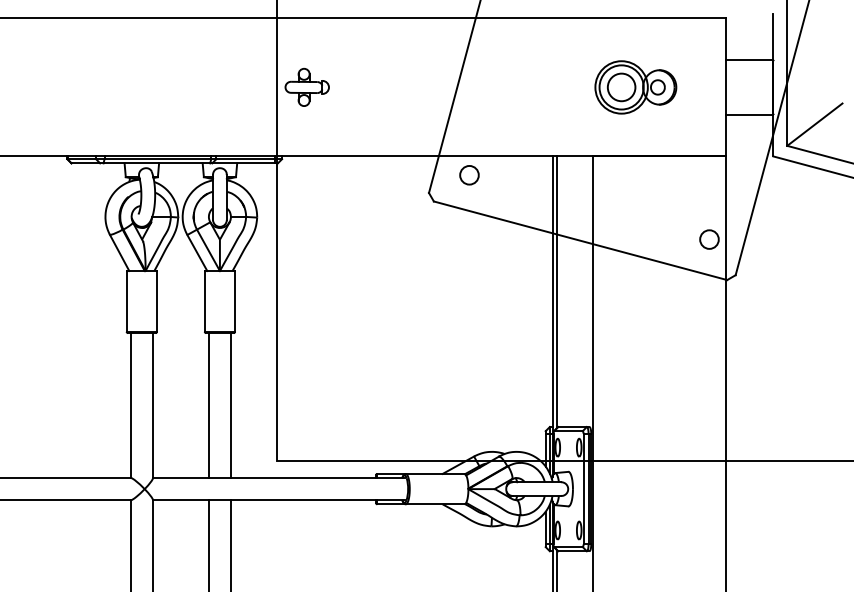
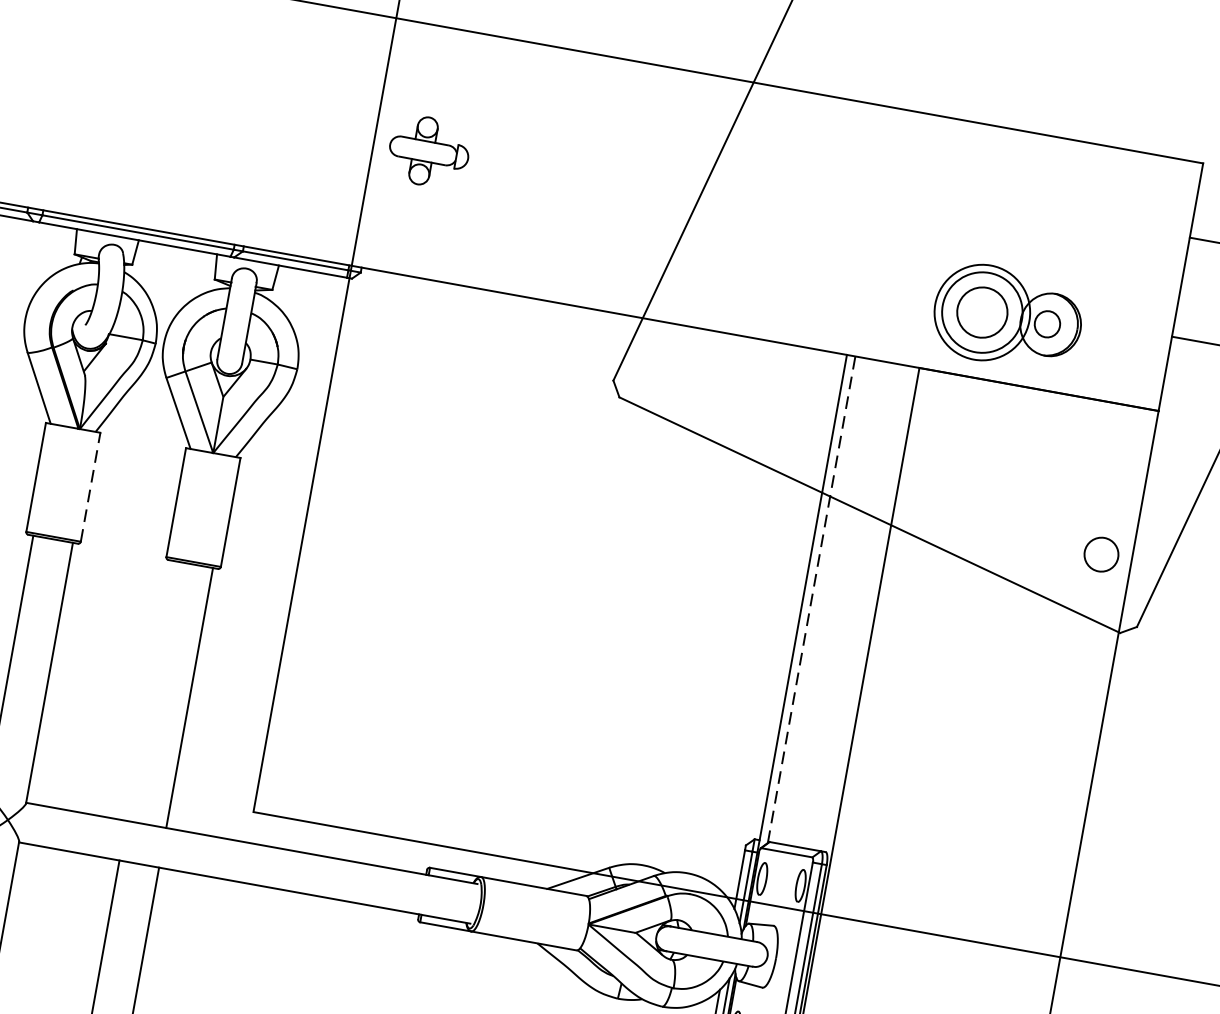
part: (635, 87) -> (1007, 317), moved
circle: (469, 175) -> (691, 362), removed
line: (557, 292) -> (811, 600), solid -> dashed
line: (157, 300) -> (91, 485), solid -> dashed
line: (208, 405) -> (149, 690), removed

